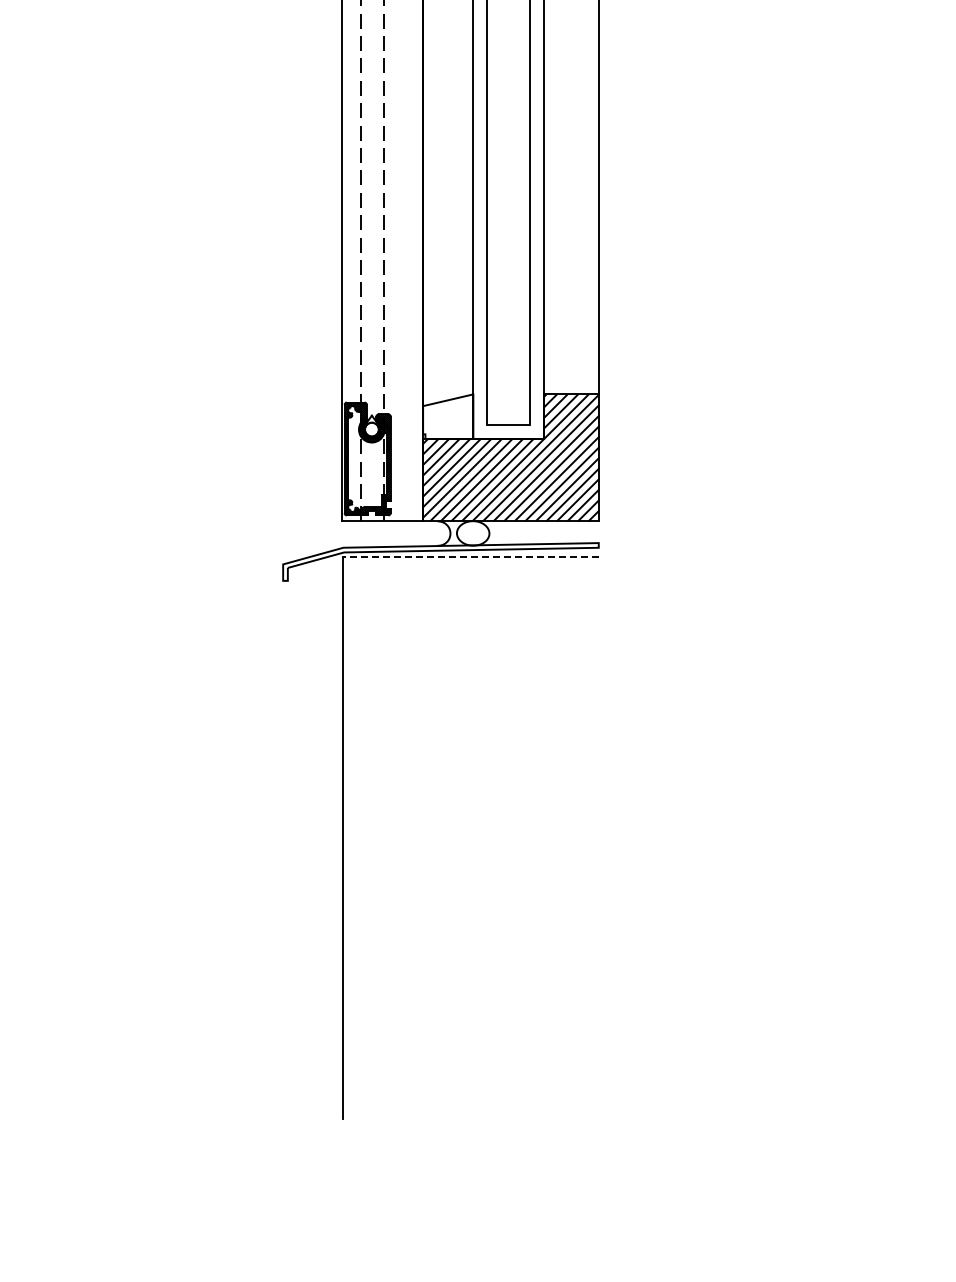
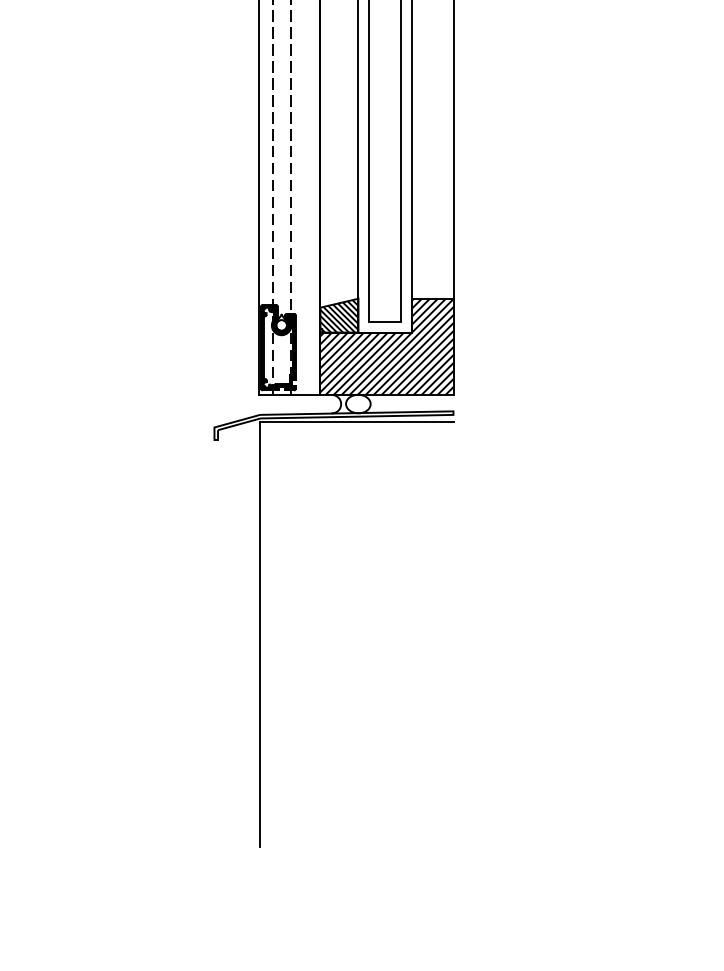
hatch: (448, 416) -> (339, 315), added
line: (470, 556) -> (356, 421), dashed -> solid

